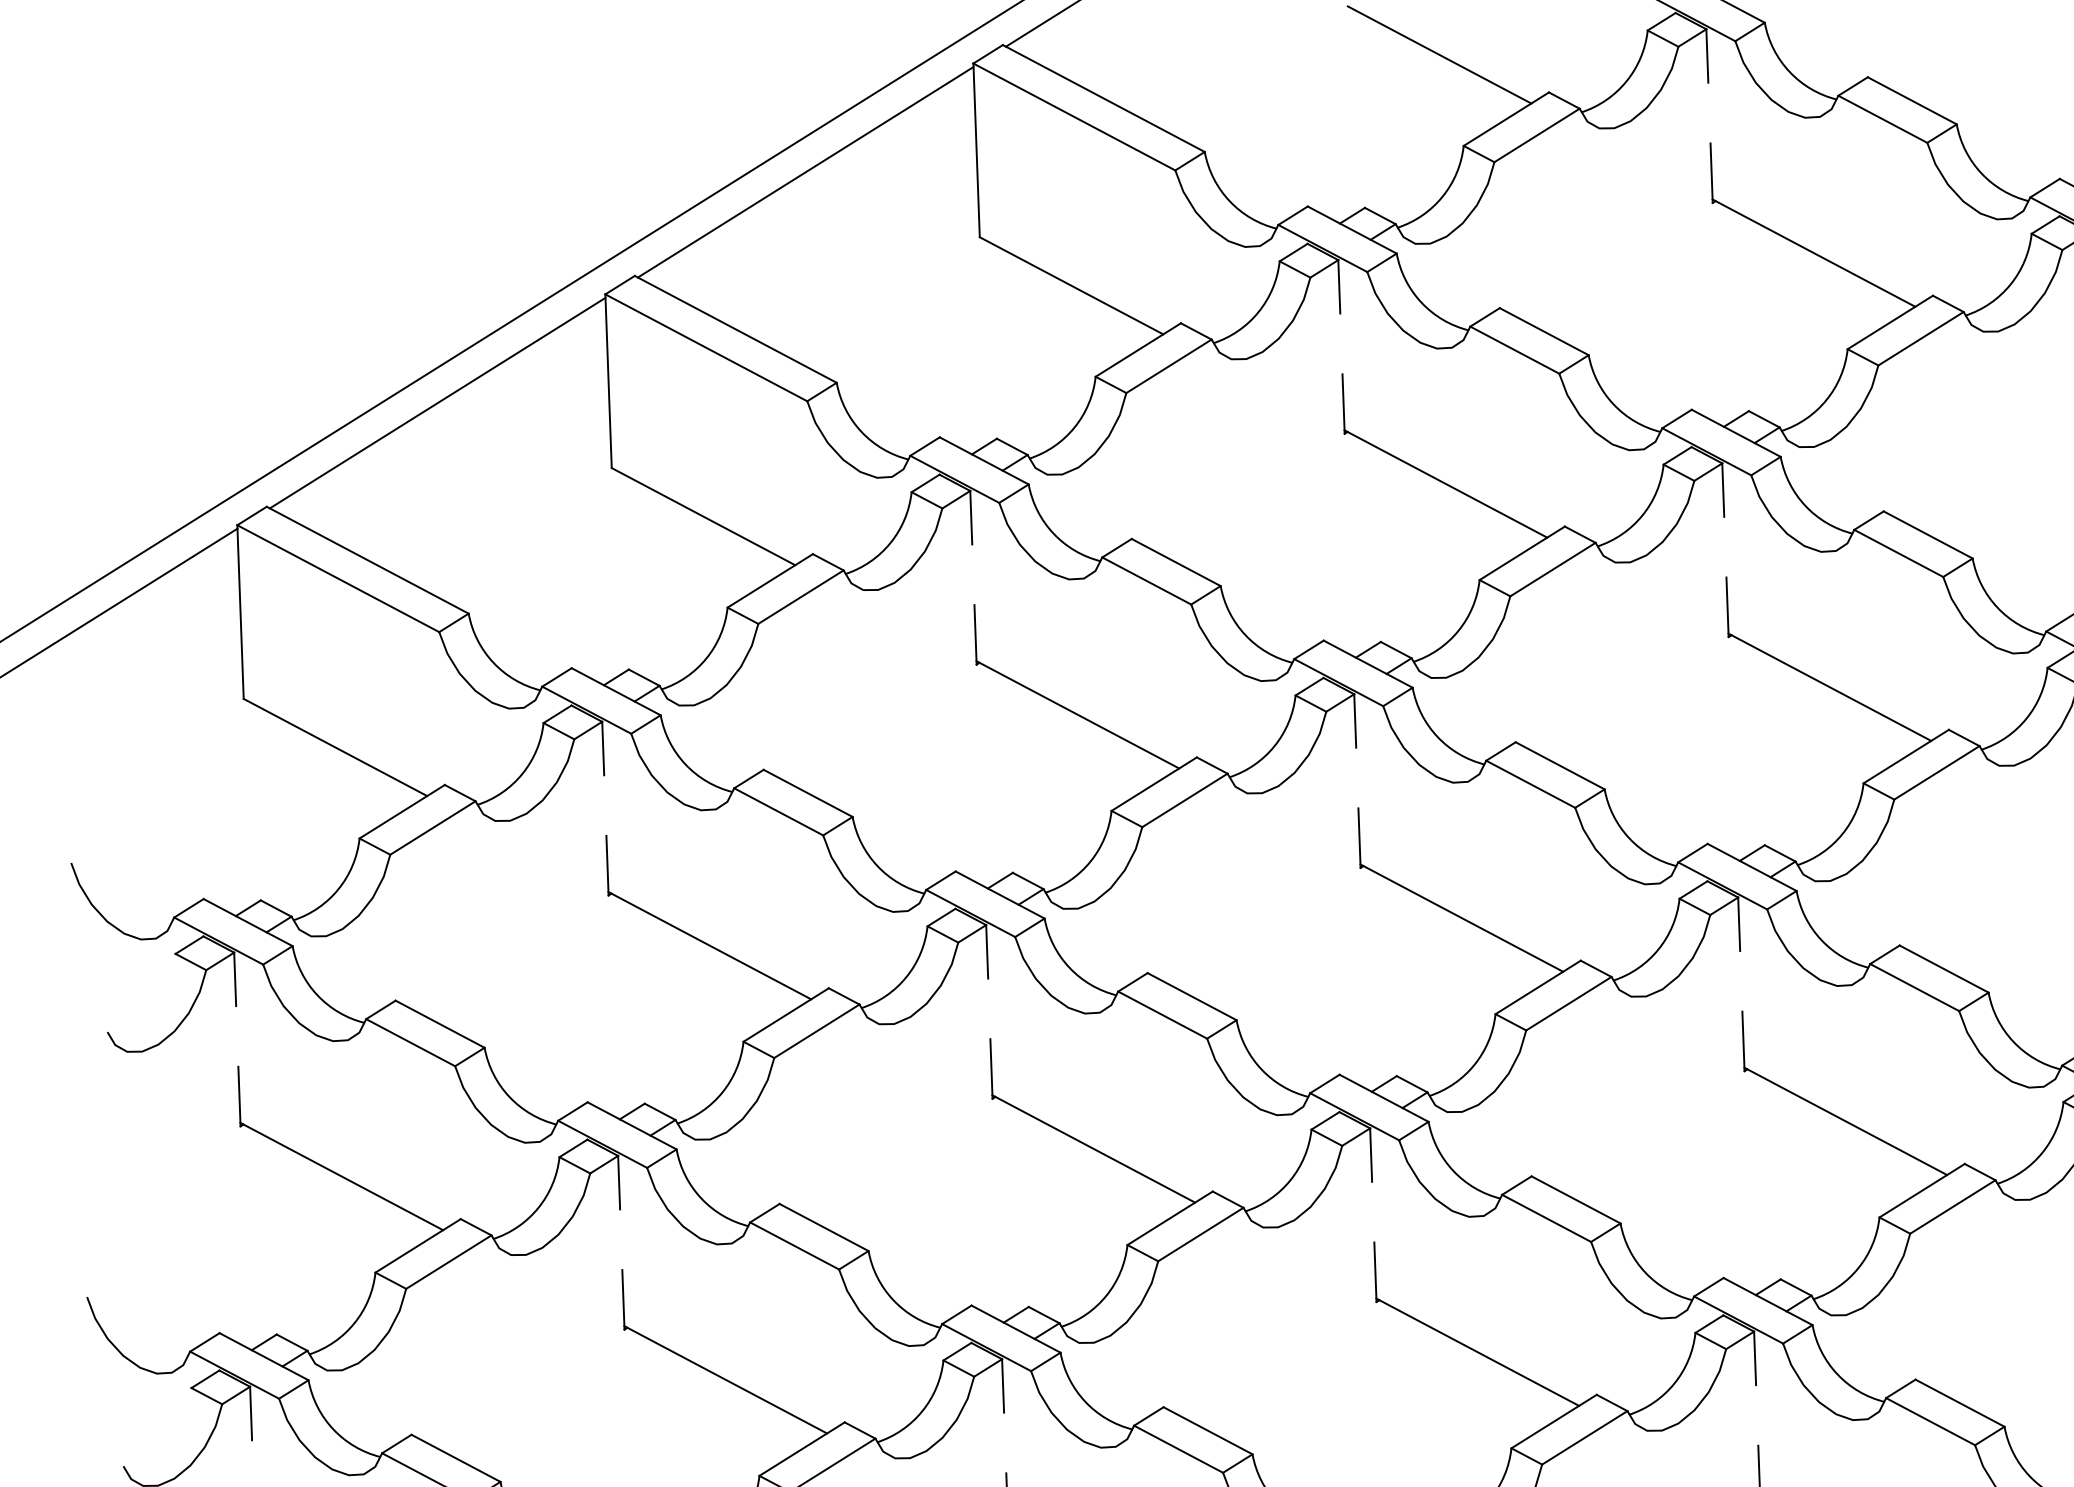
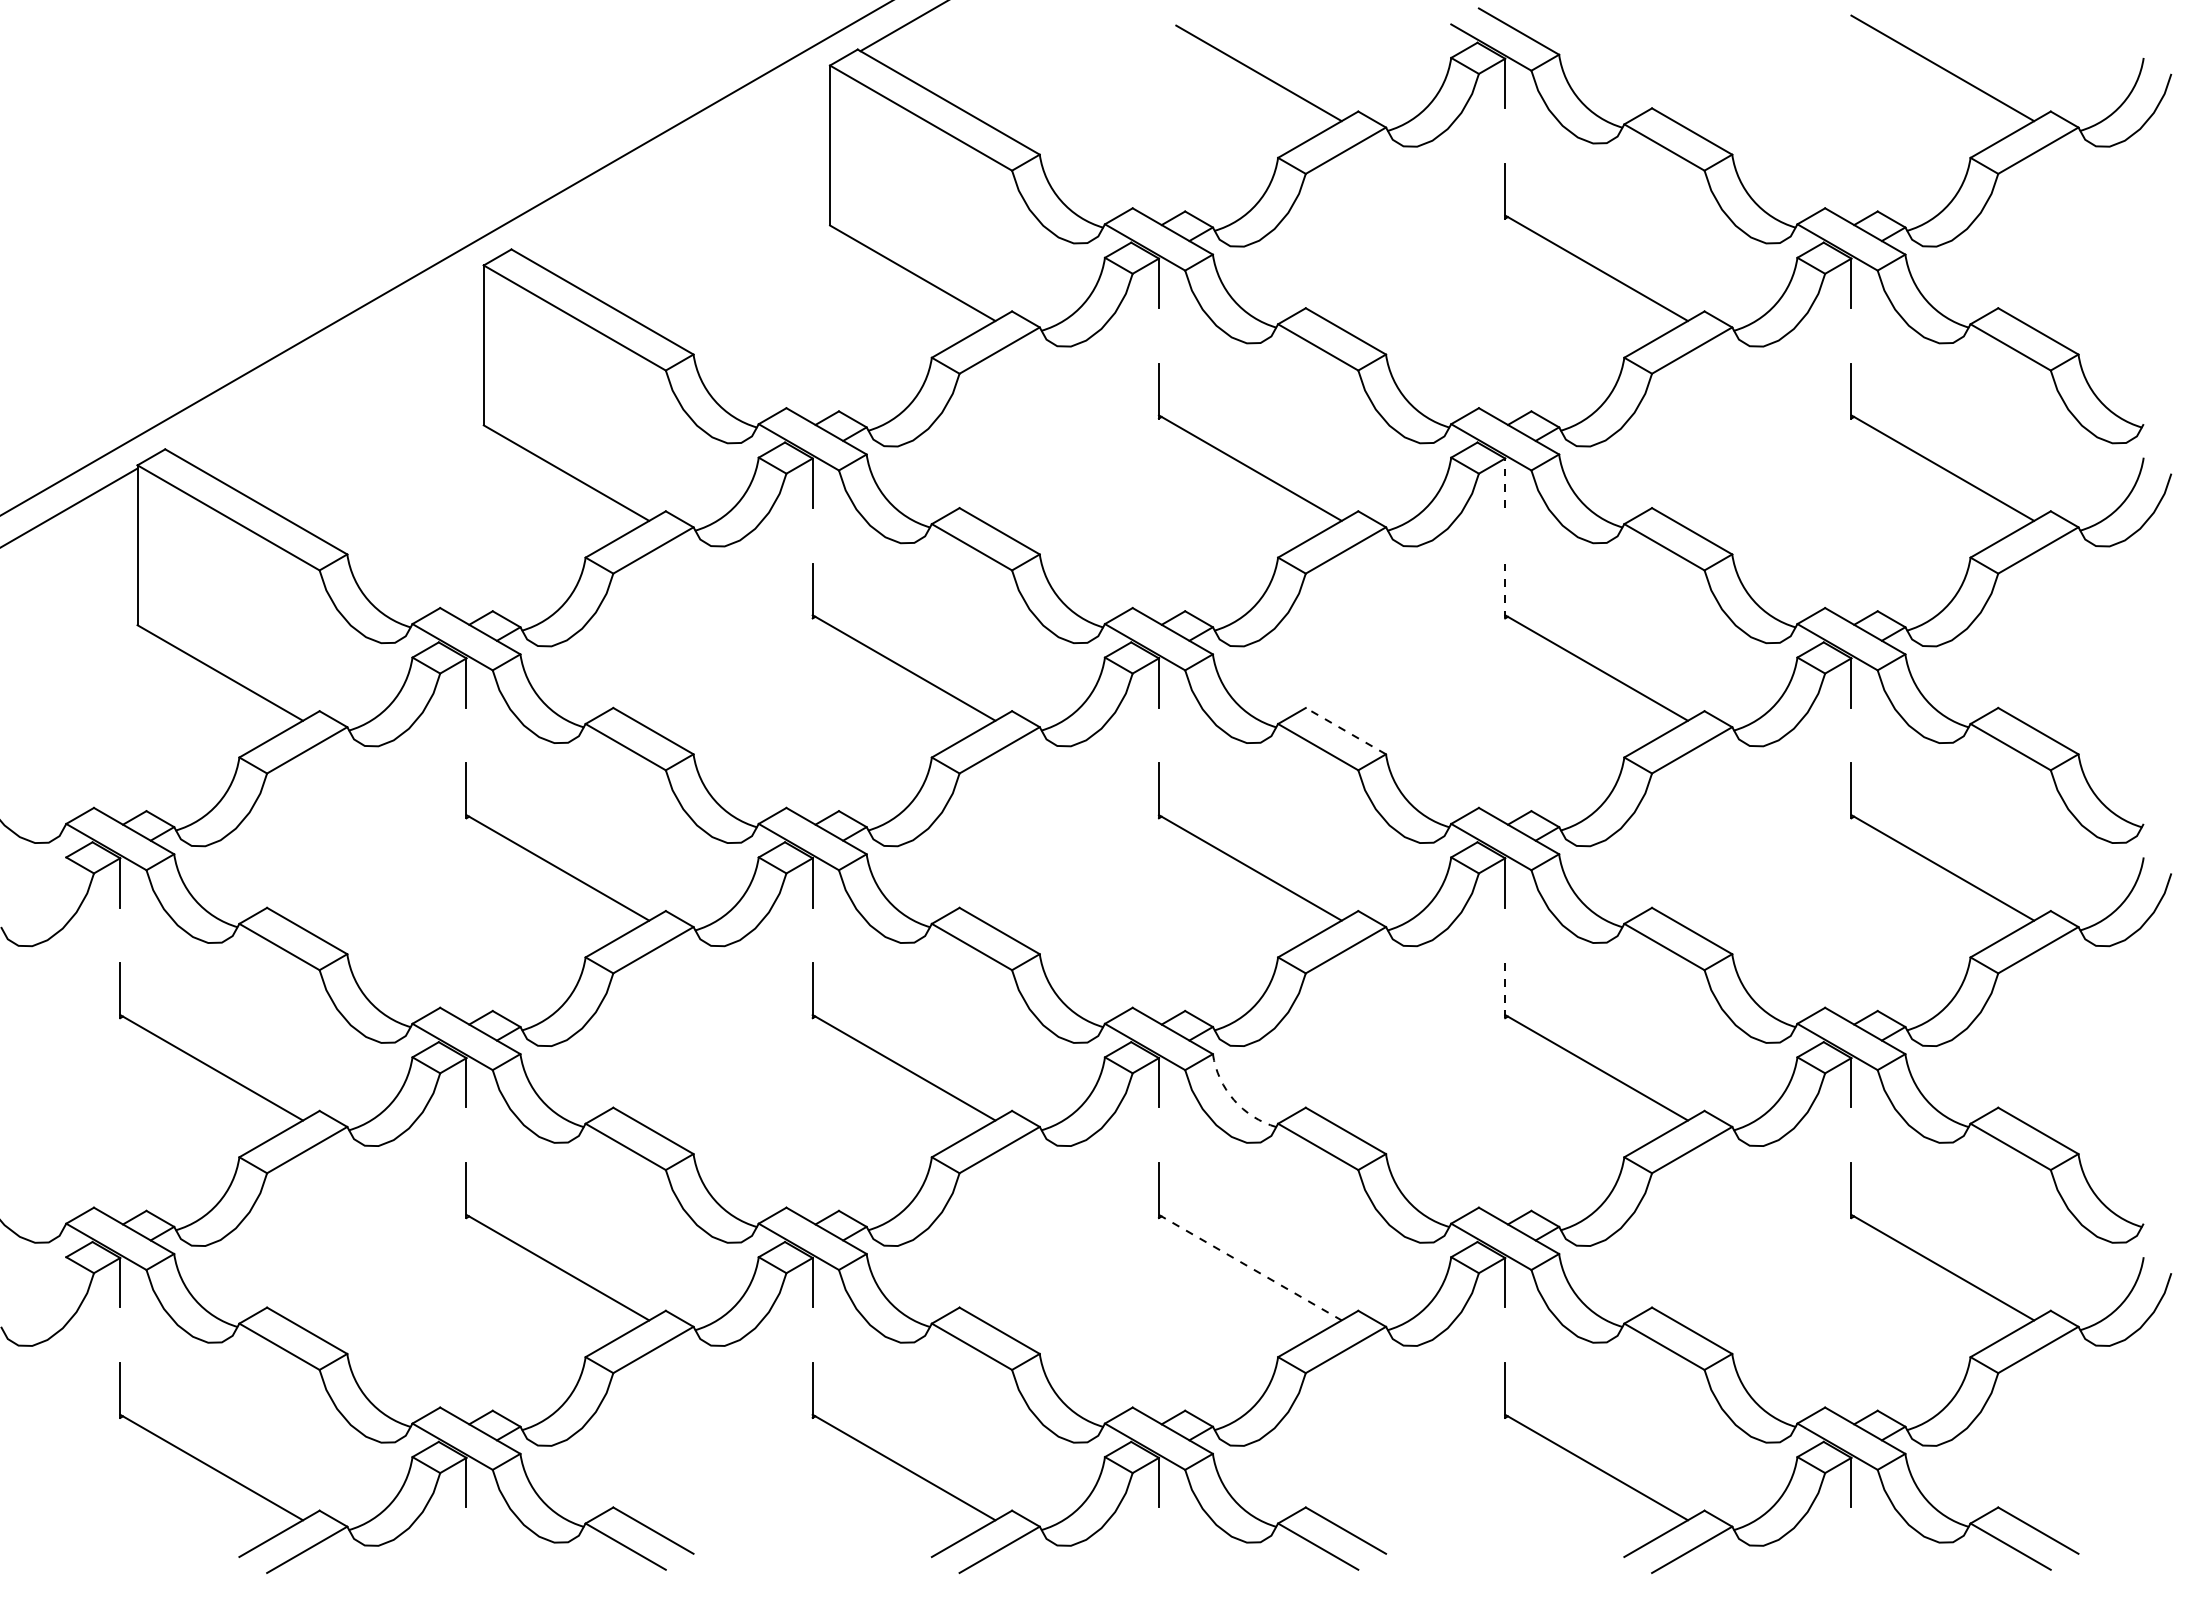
line: (806, 171) -> (672, 159), removed
line: (437, 402) -> (325, 359), removed
line: (1723, 490) -> (1505, 483), solid -> dashed
line: (1727, 606) -> (1505, 590), solid -> dashed
line: (1559, 765) -> (1345, 730), solid -> dashed
line: (1743, 1041) -> (1505, 990), solid -> dashed
arc: (1453, 1171) -> (1234, 1100), solid -> dashed
line: (1477, 1352) -> (1250, 1267), solid -> dashed

